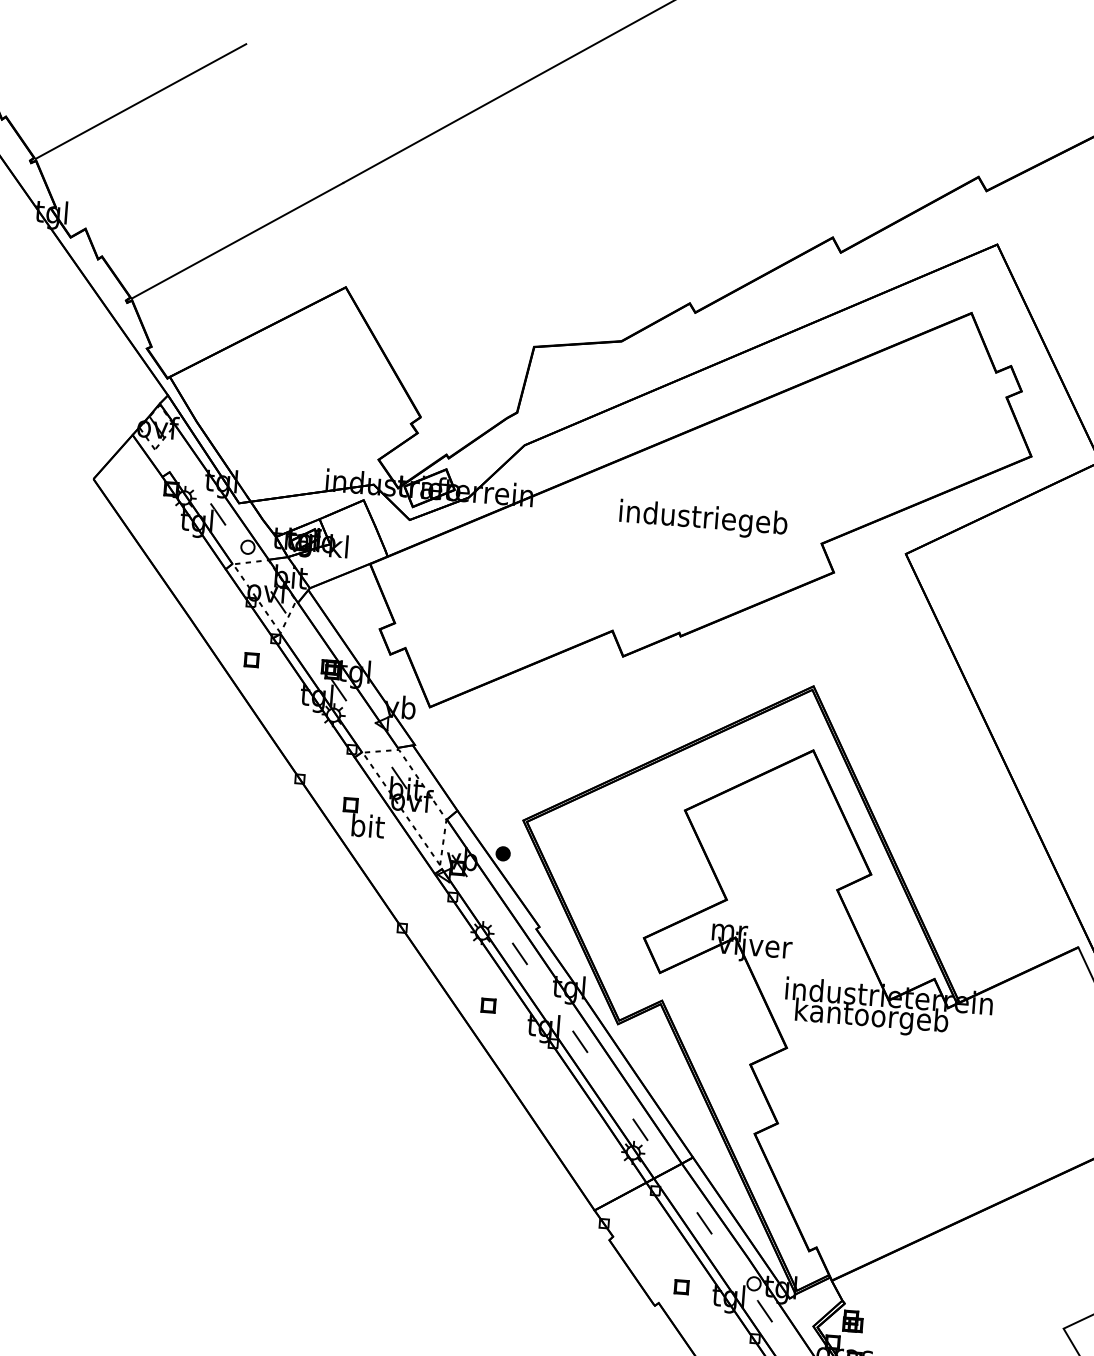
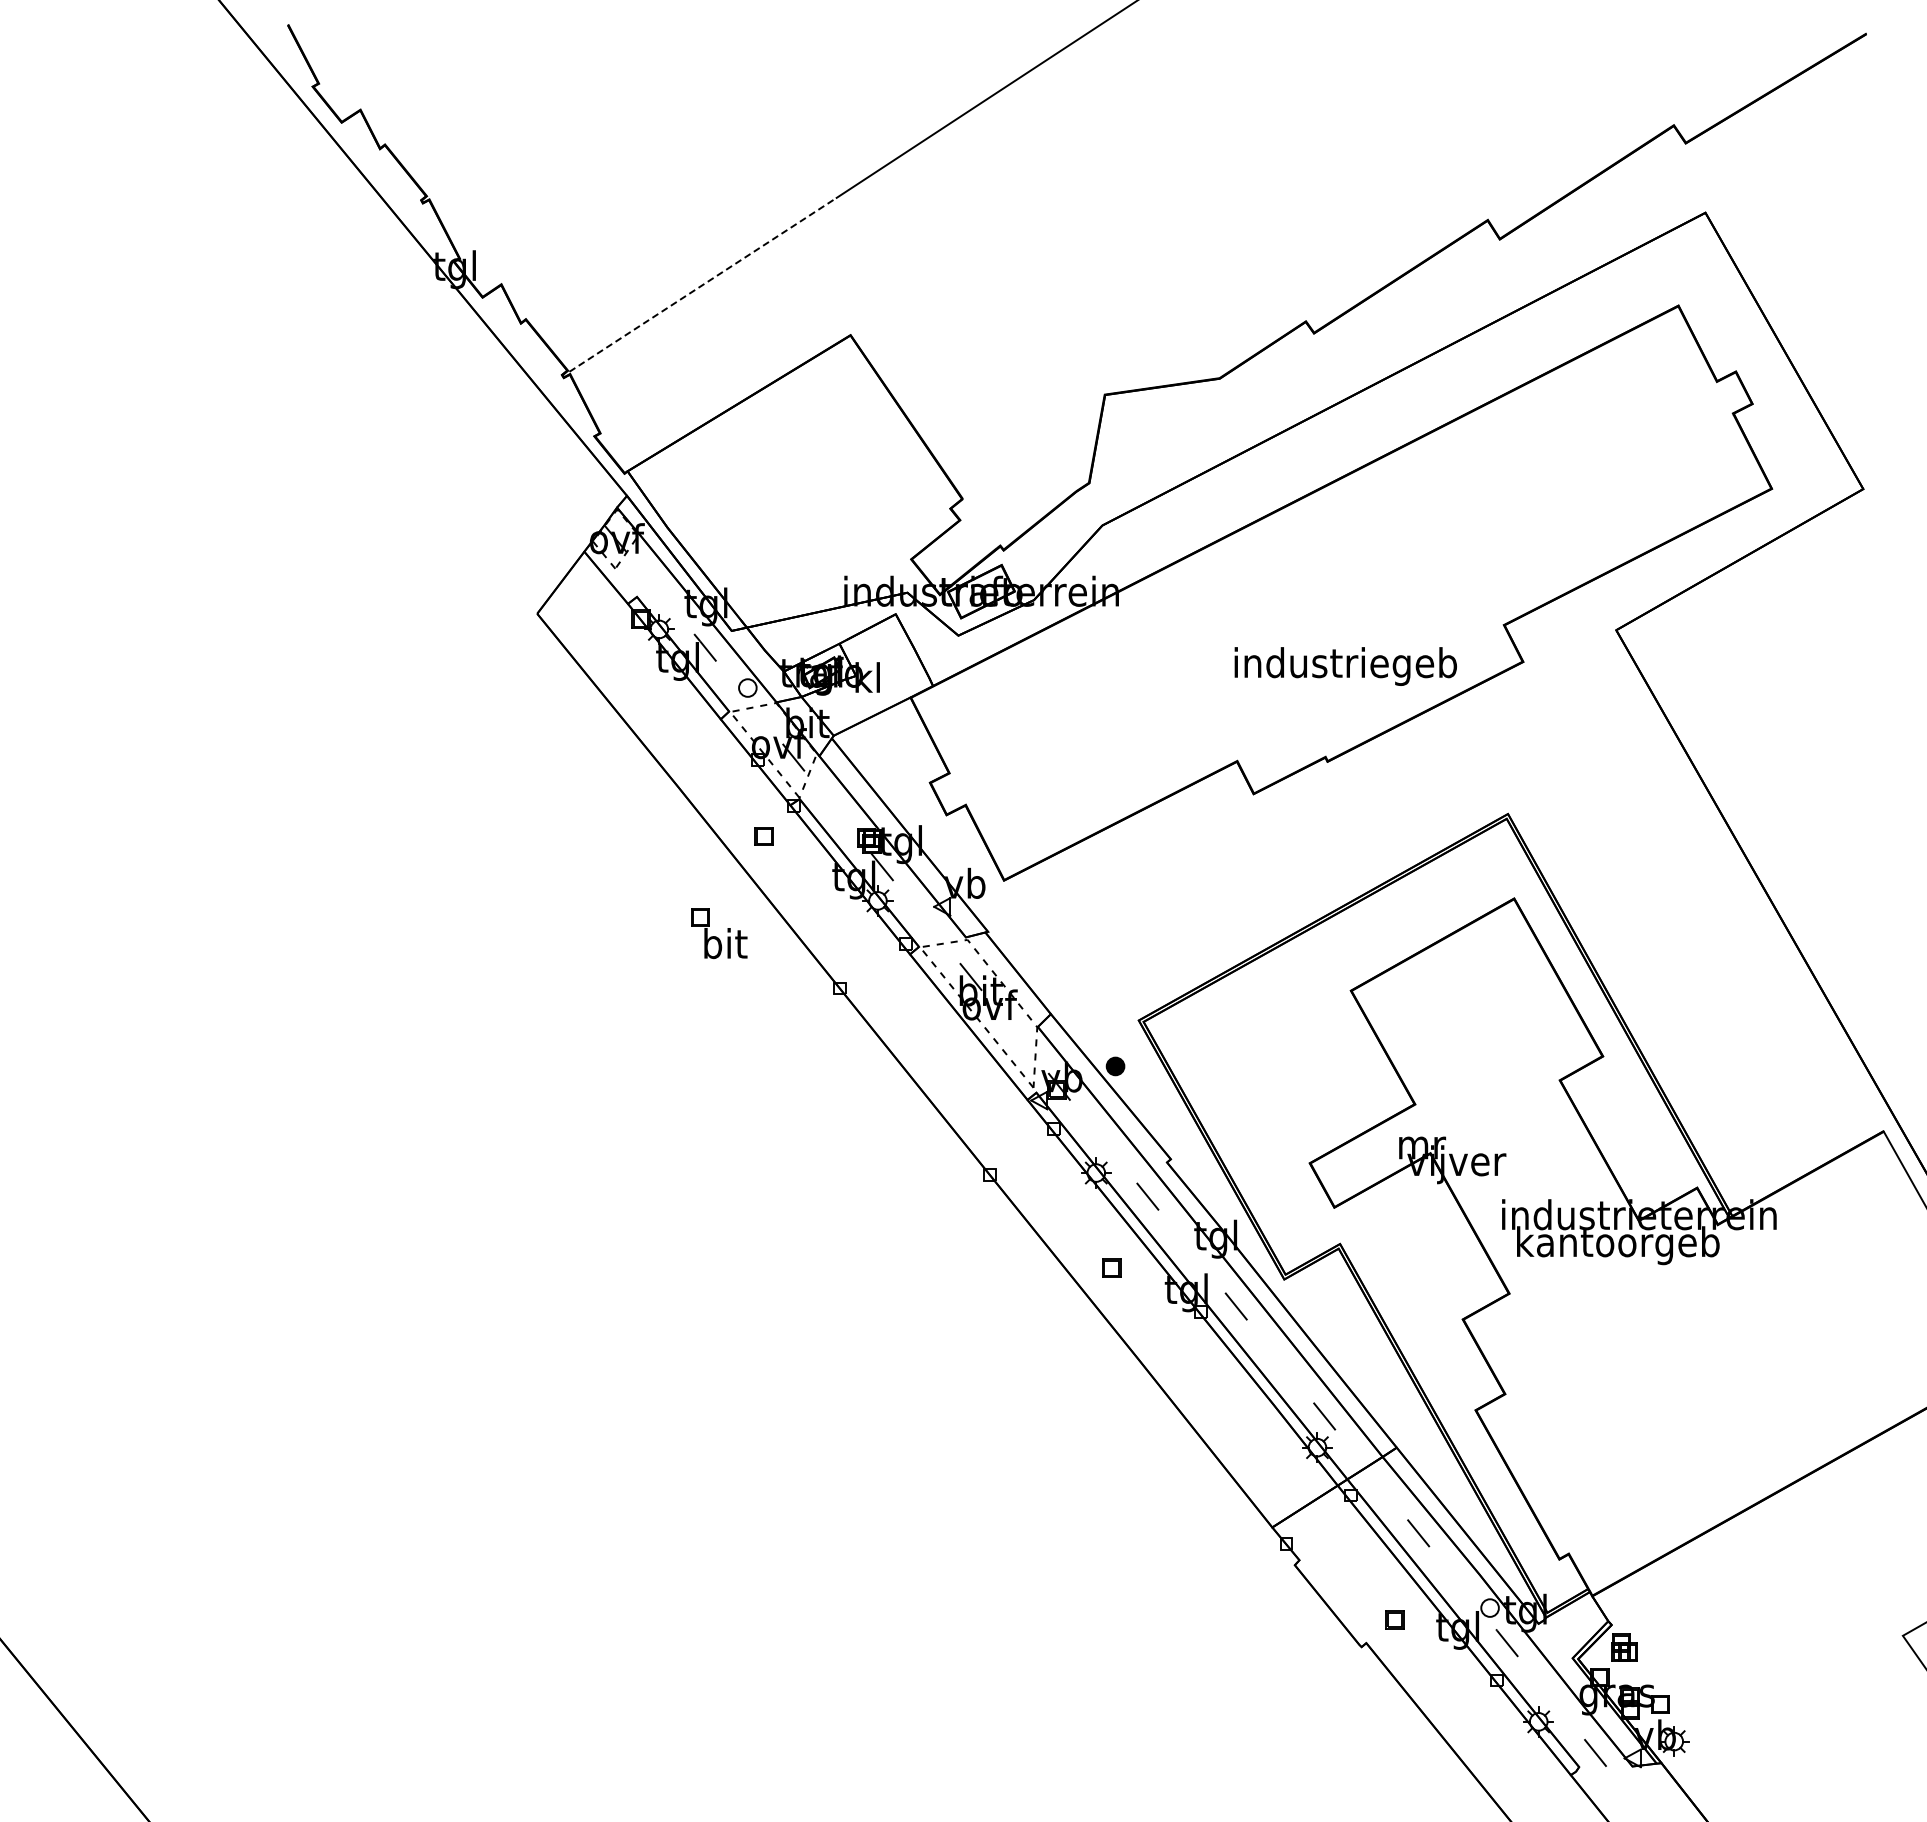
line: (140, 101) -> (561, 110), removed
line: (237, 240) -> (703, 284), solid -> dashed
text: (703, 519) -> (1345, 666), moved
part: (364, 818) -> (719, 933), moved

